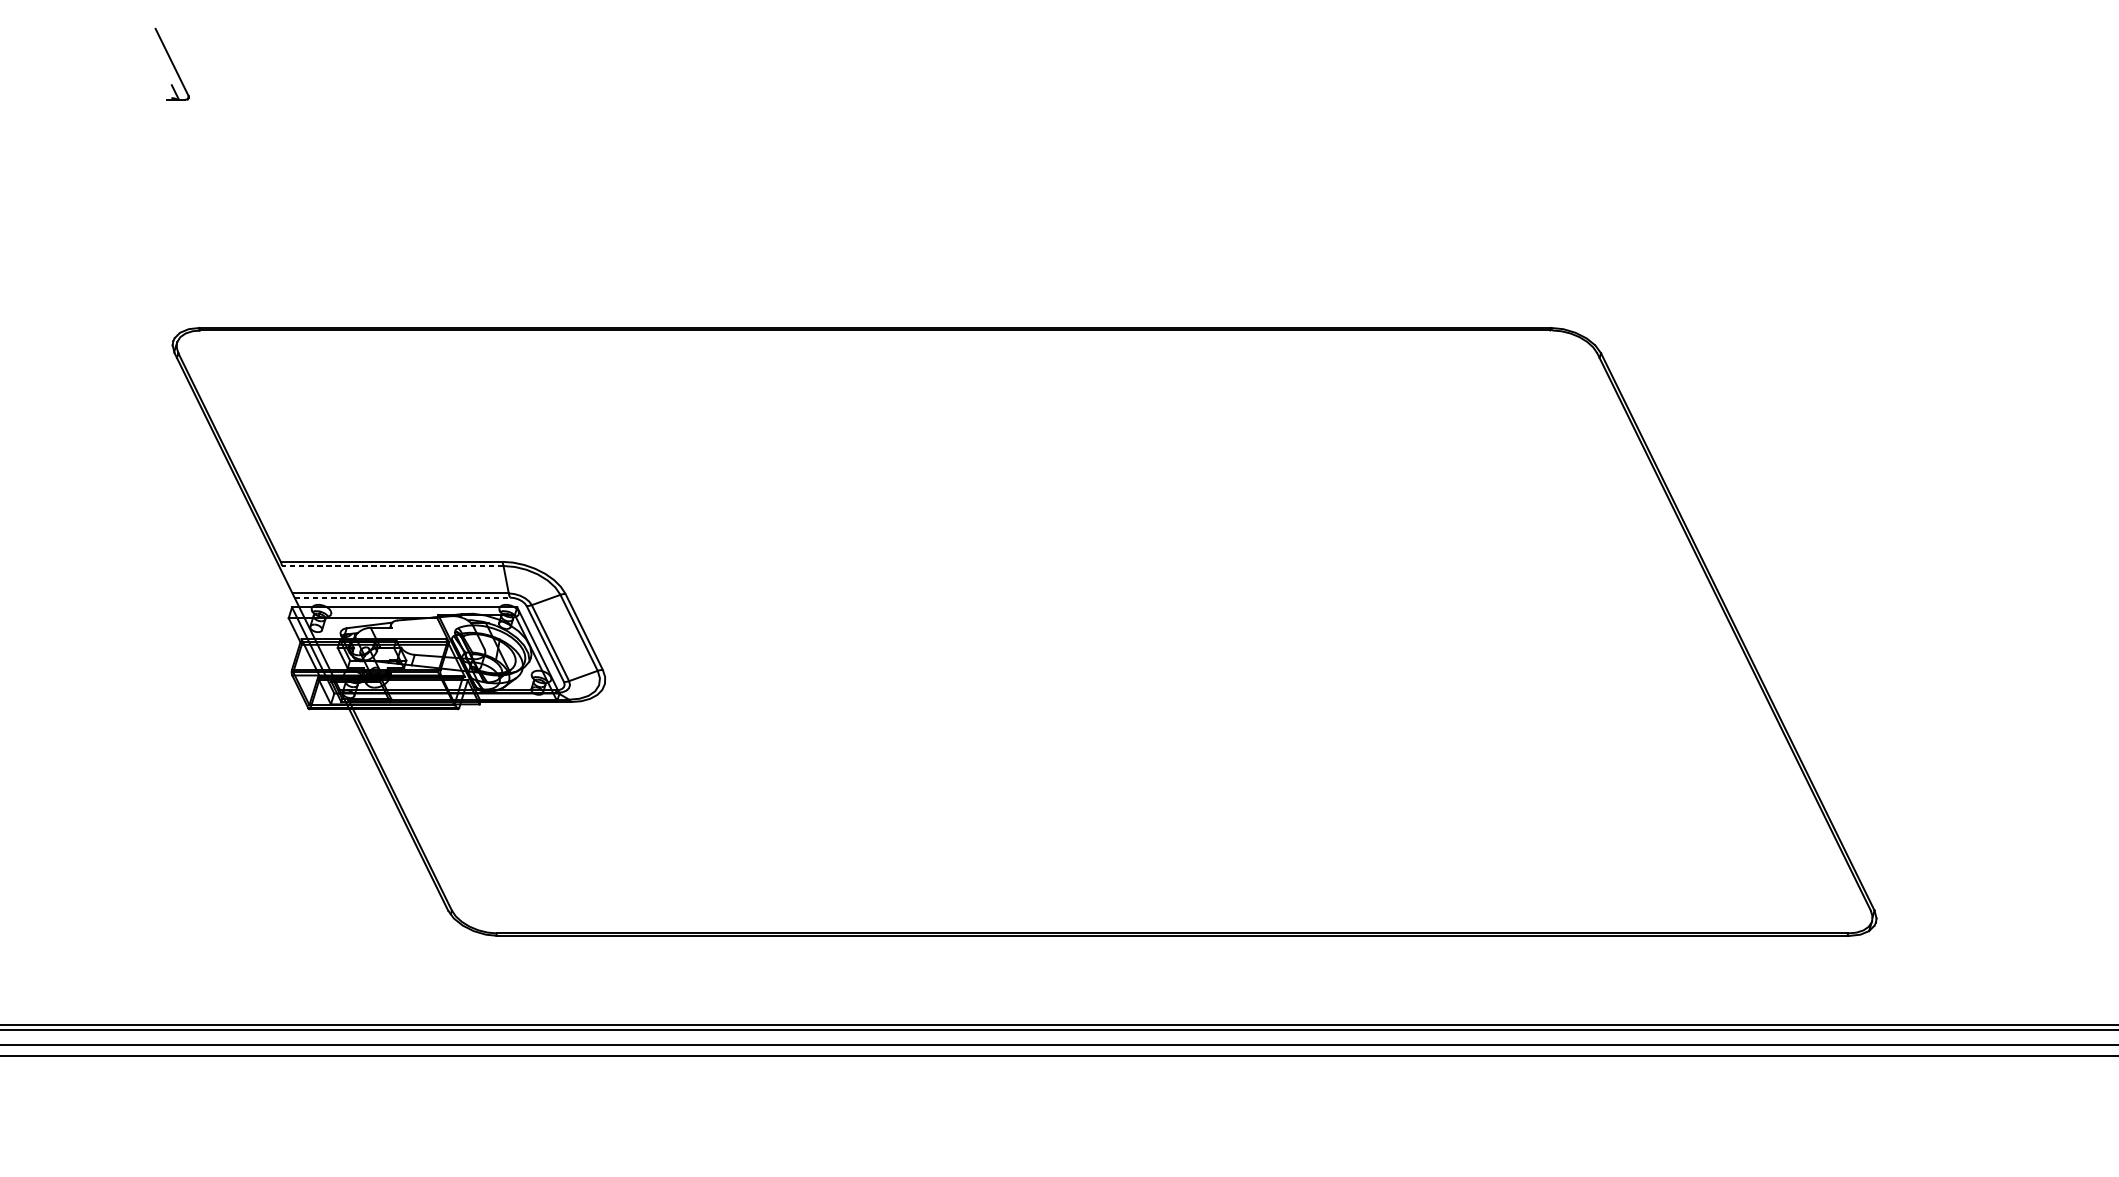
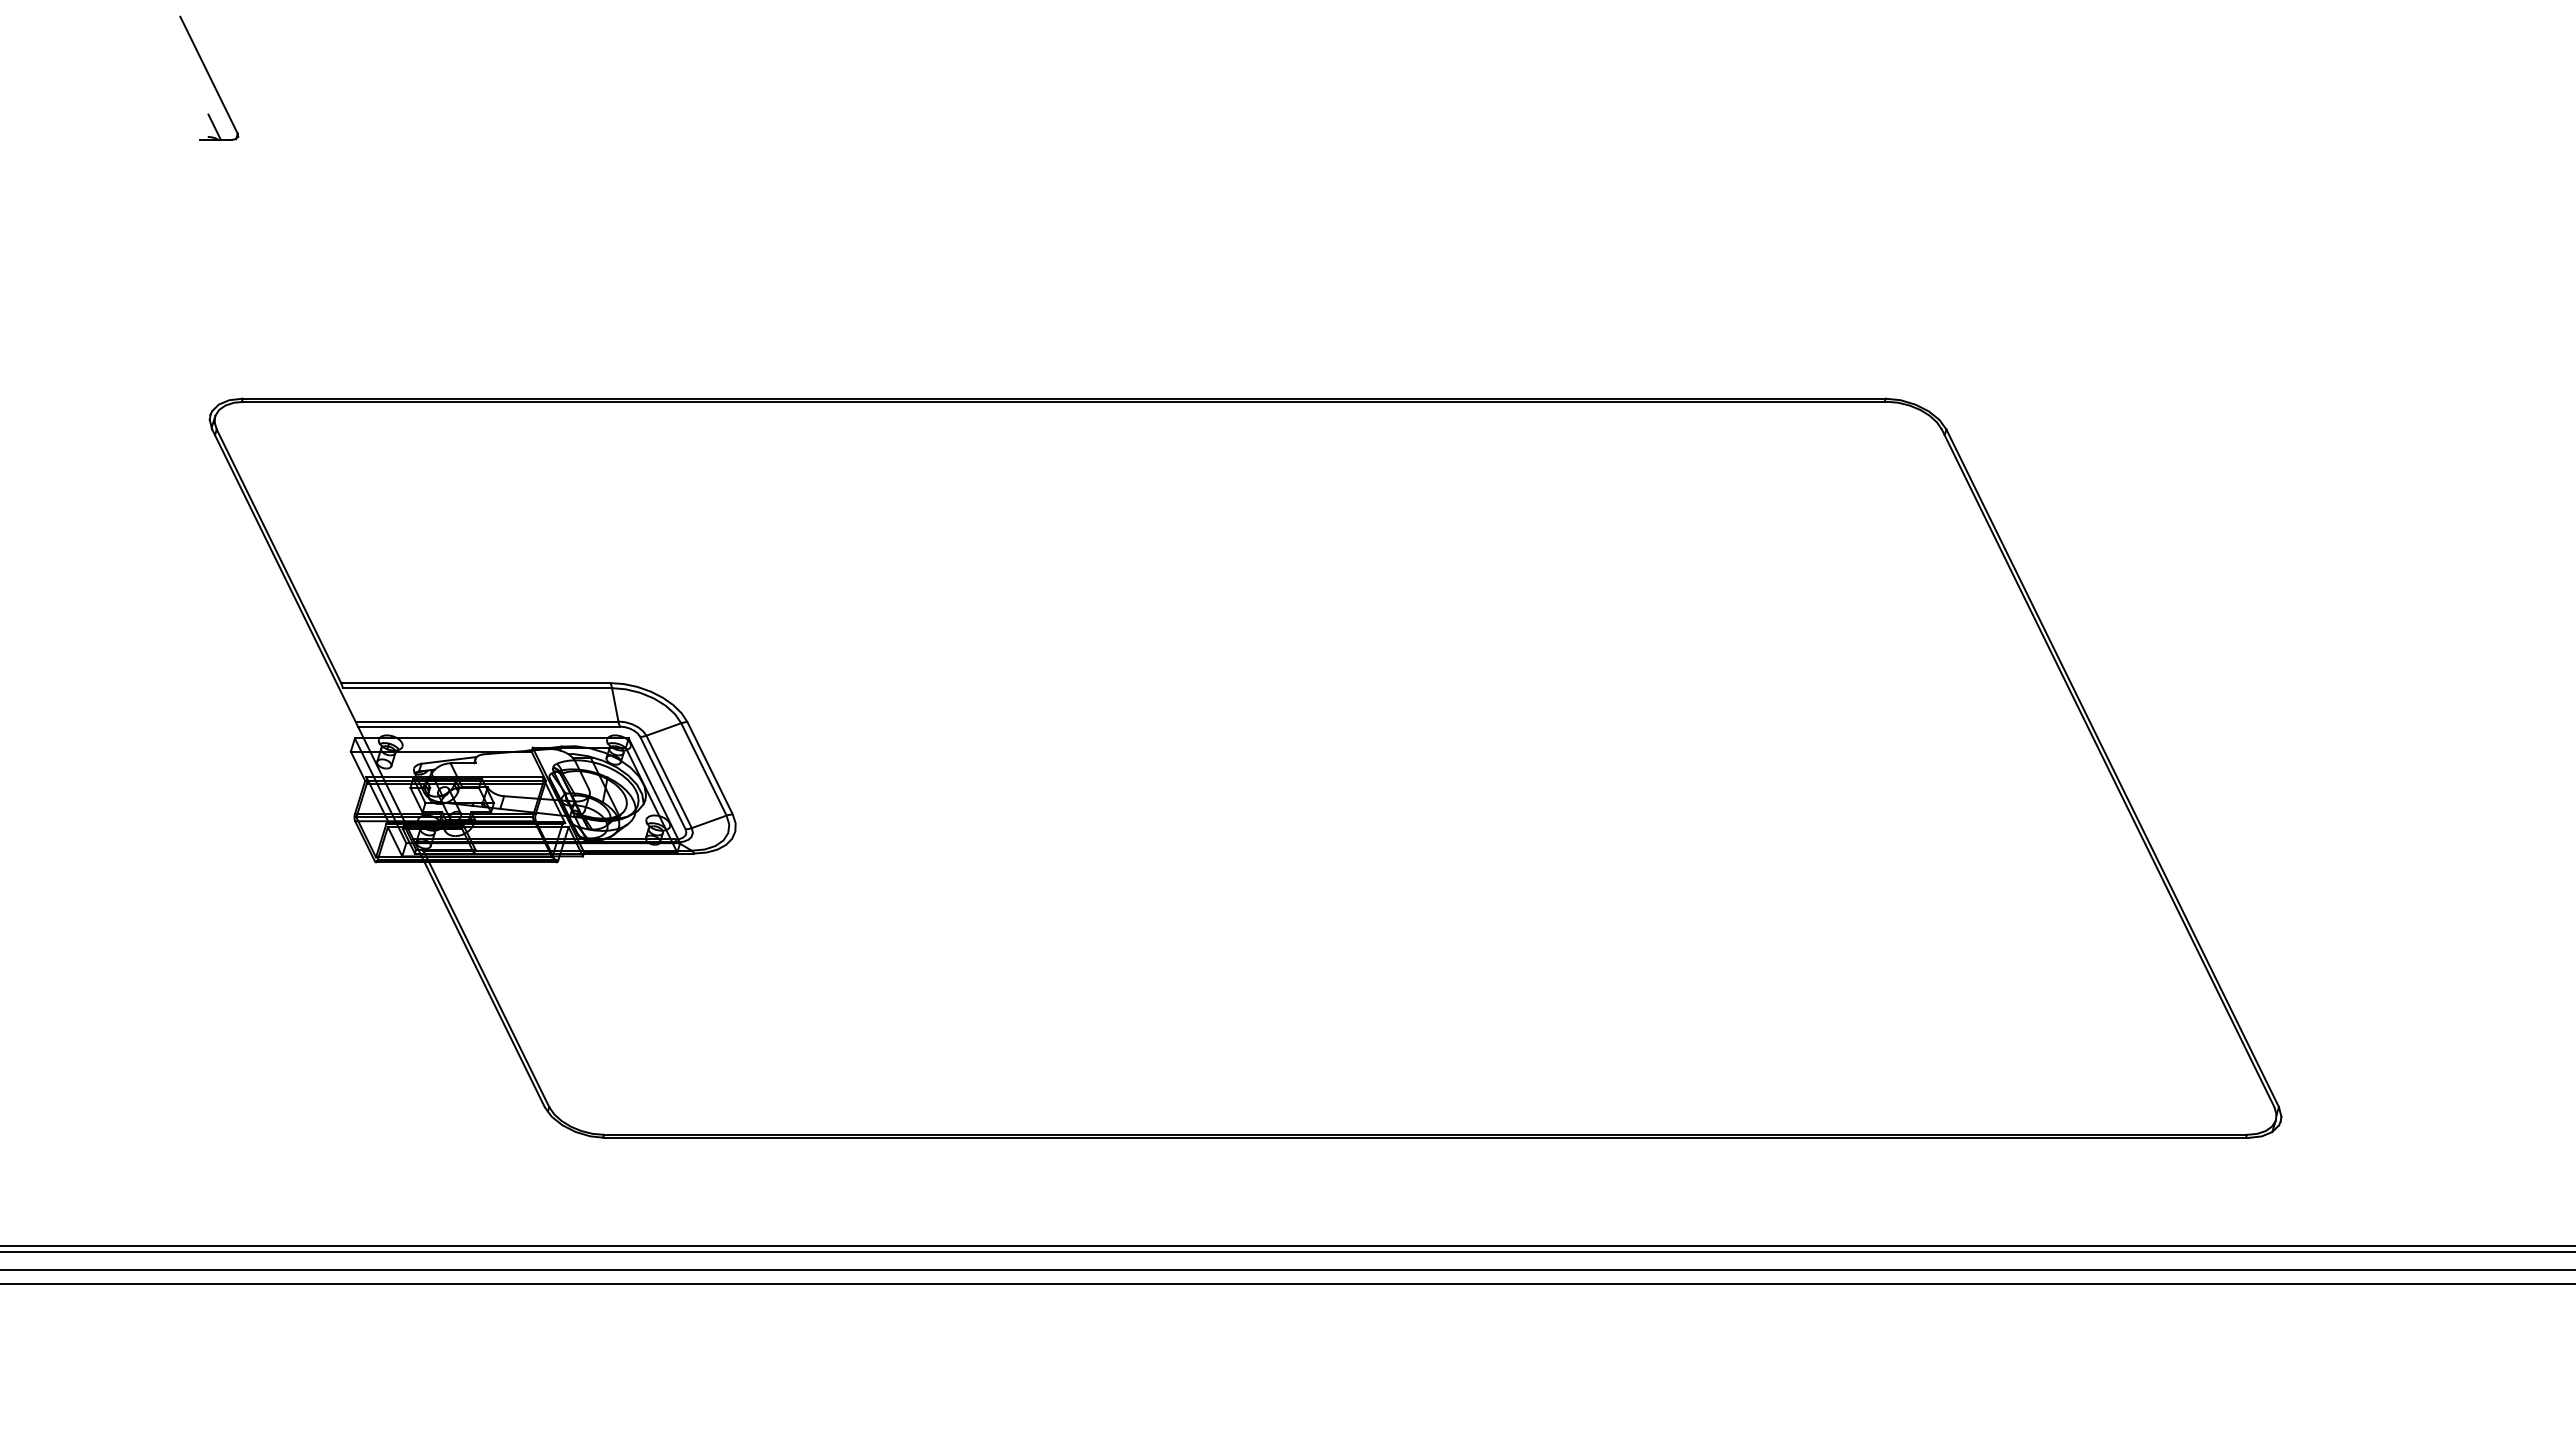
part: (172, 63) -> (209, 77), size x1.43
line: (392, 566) -> (477, 688), dashed -> solid
line: (402, 597) -> (489, 726), dashed -> solid

